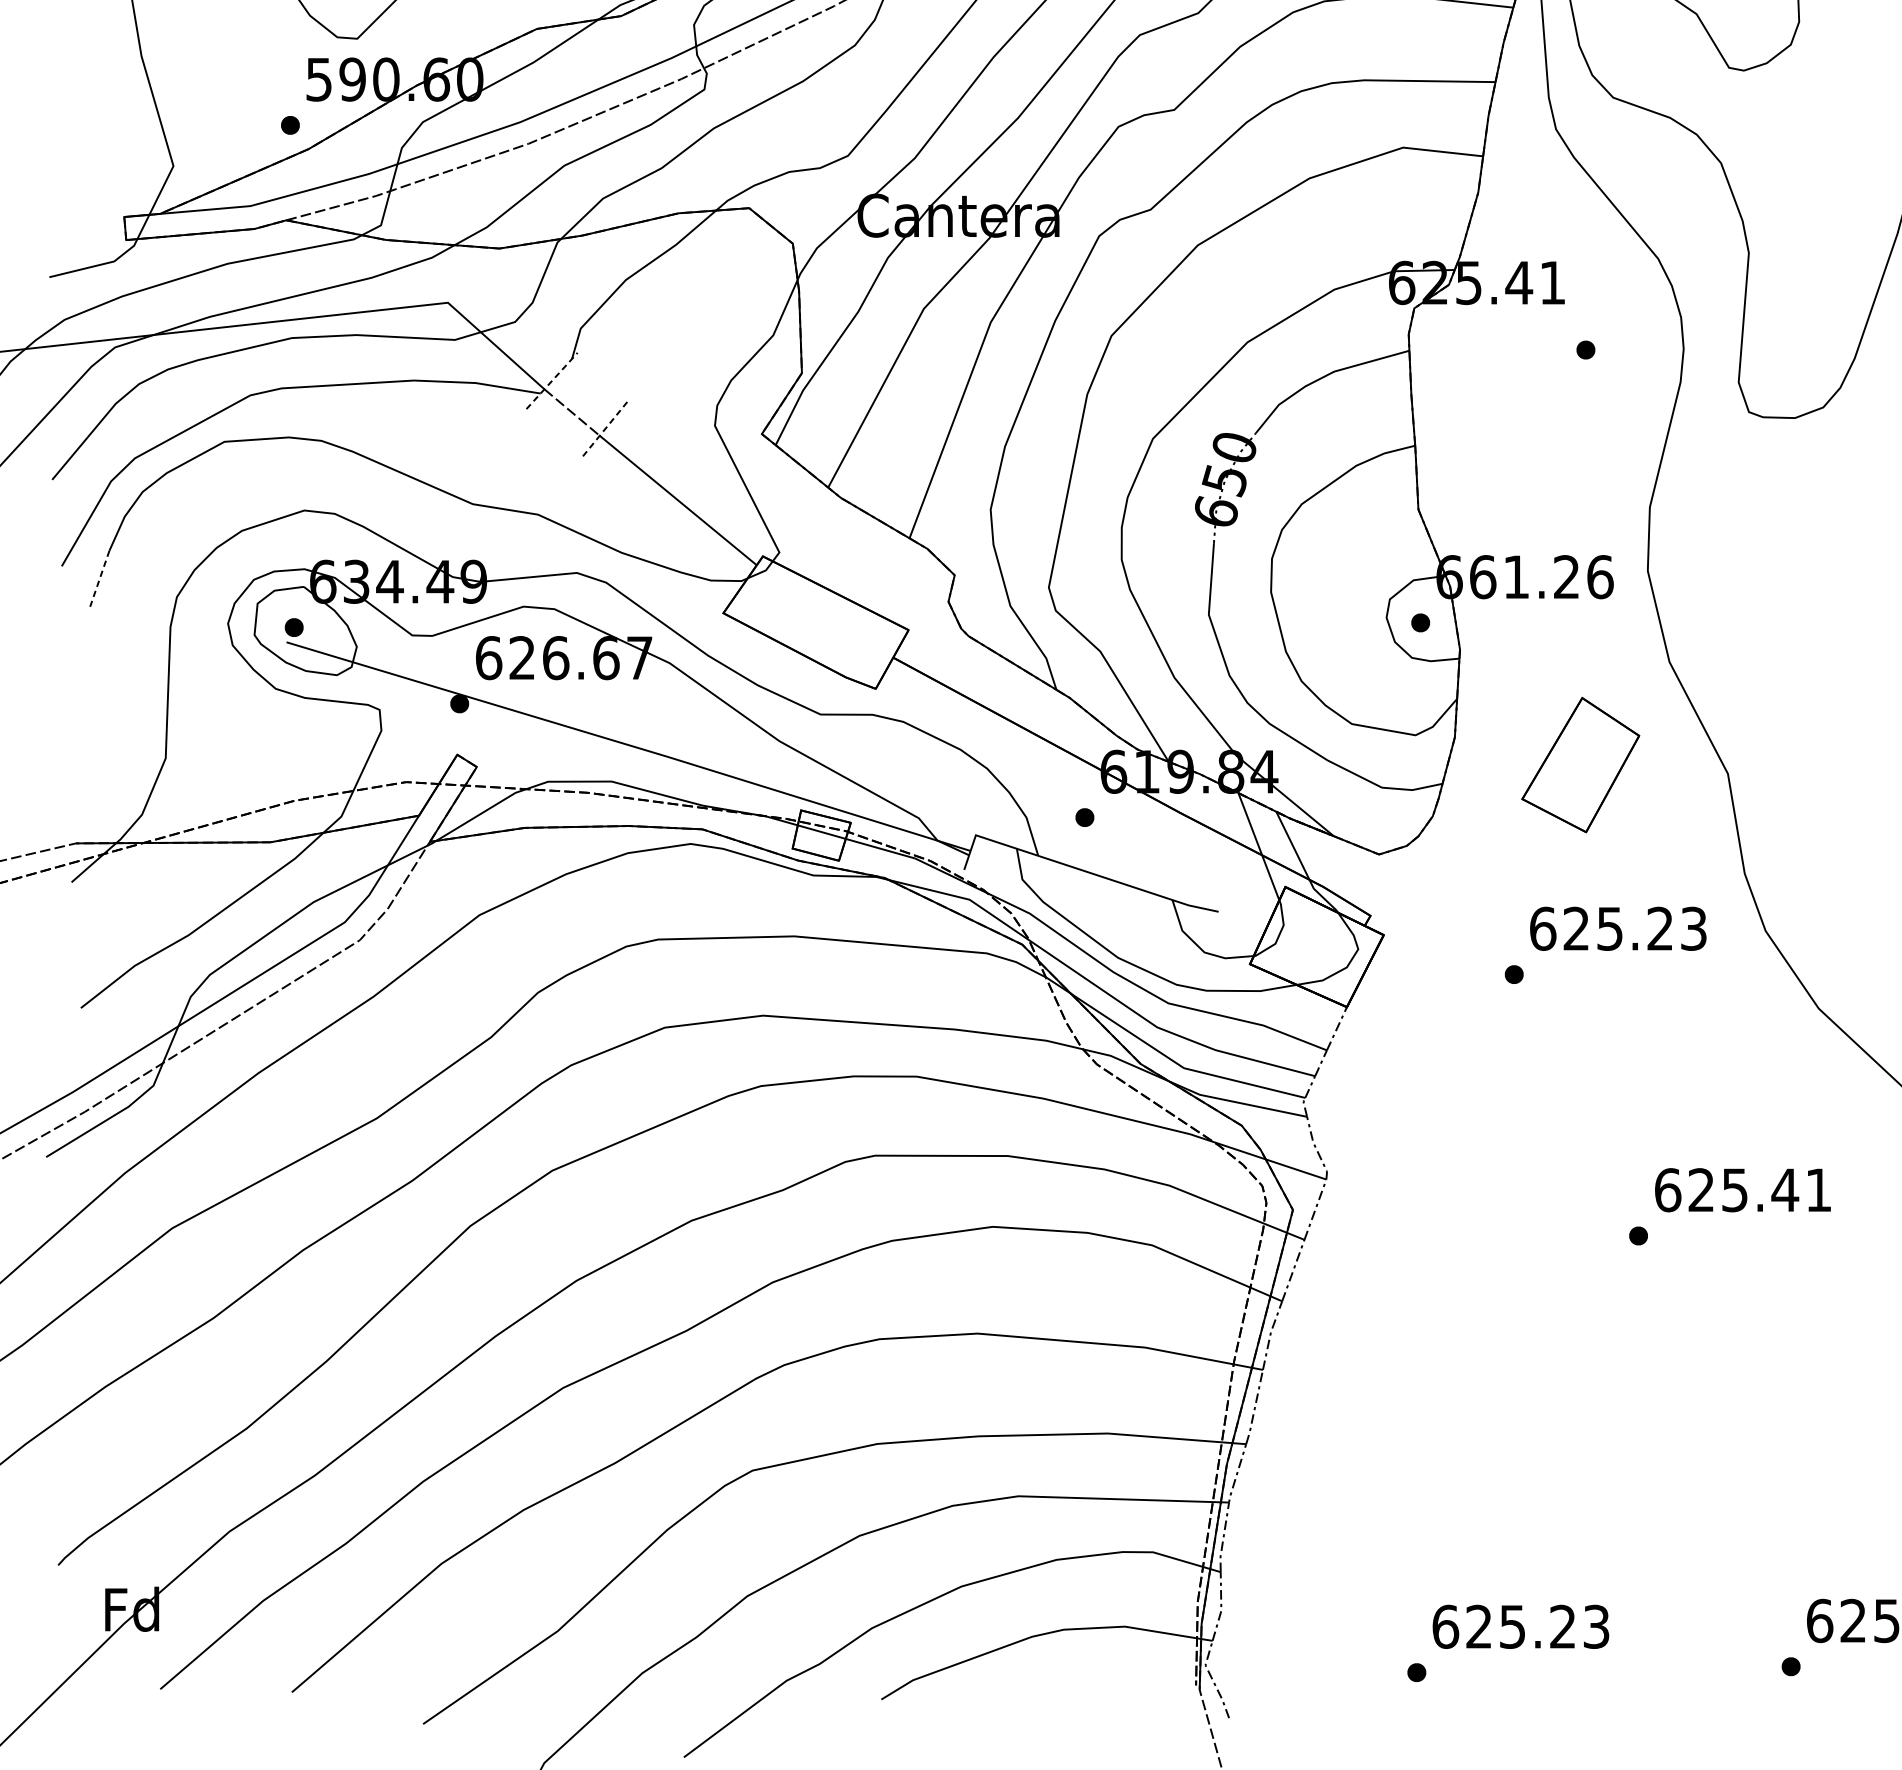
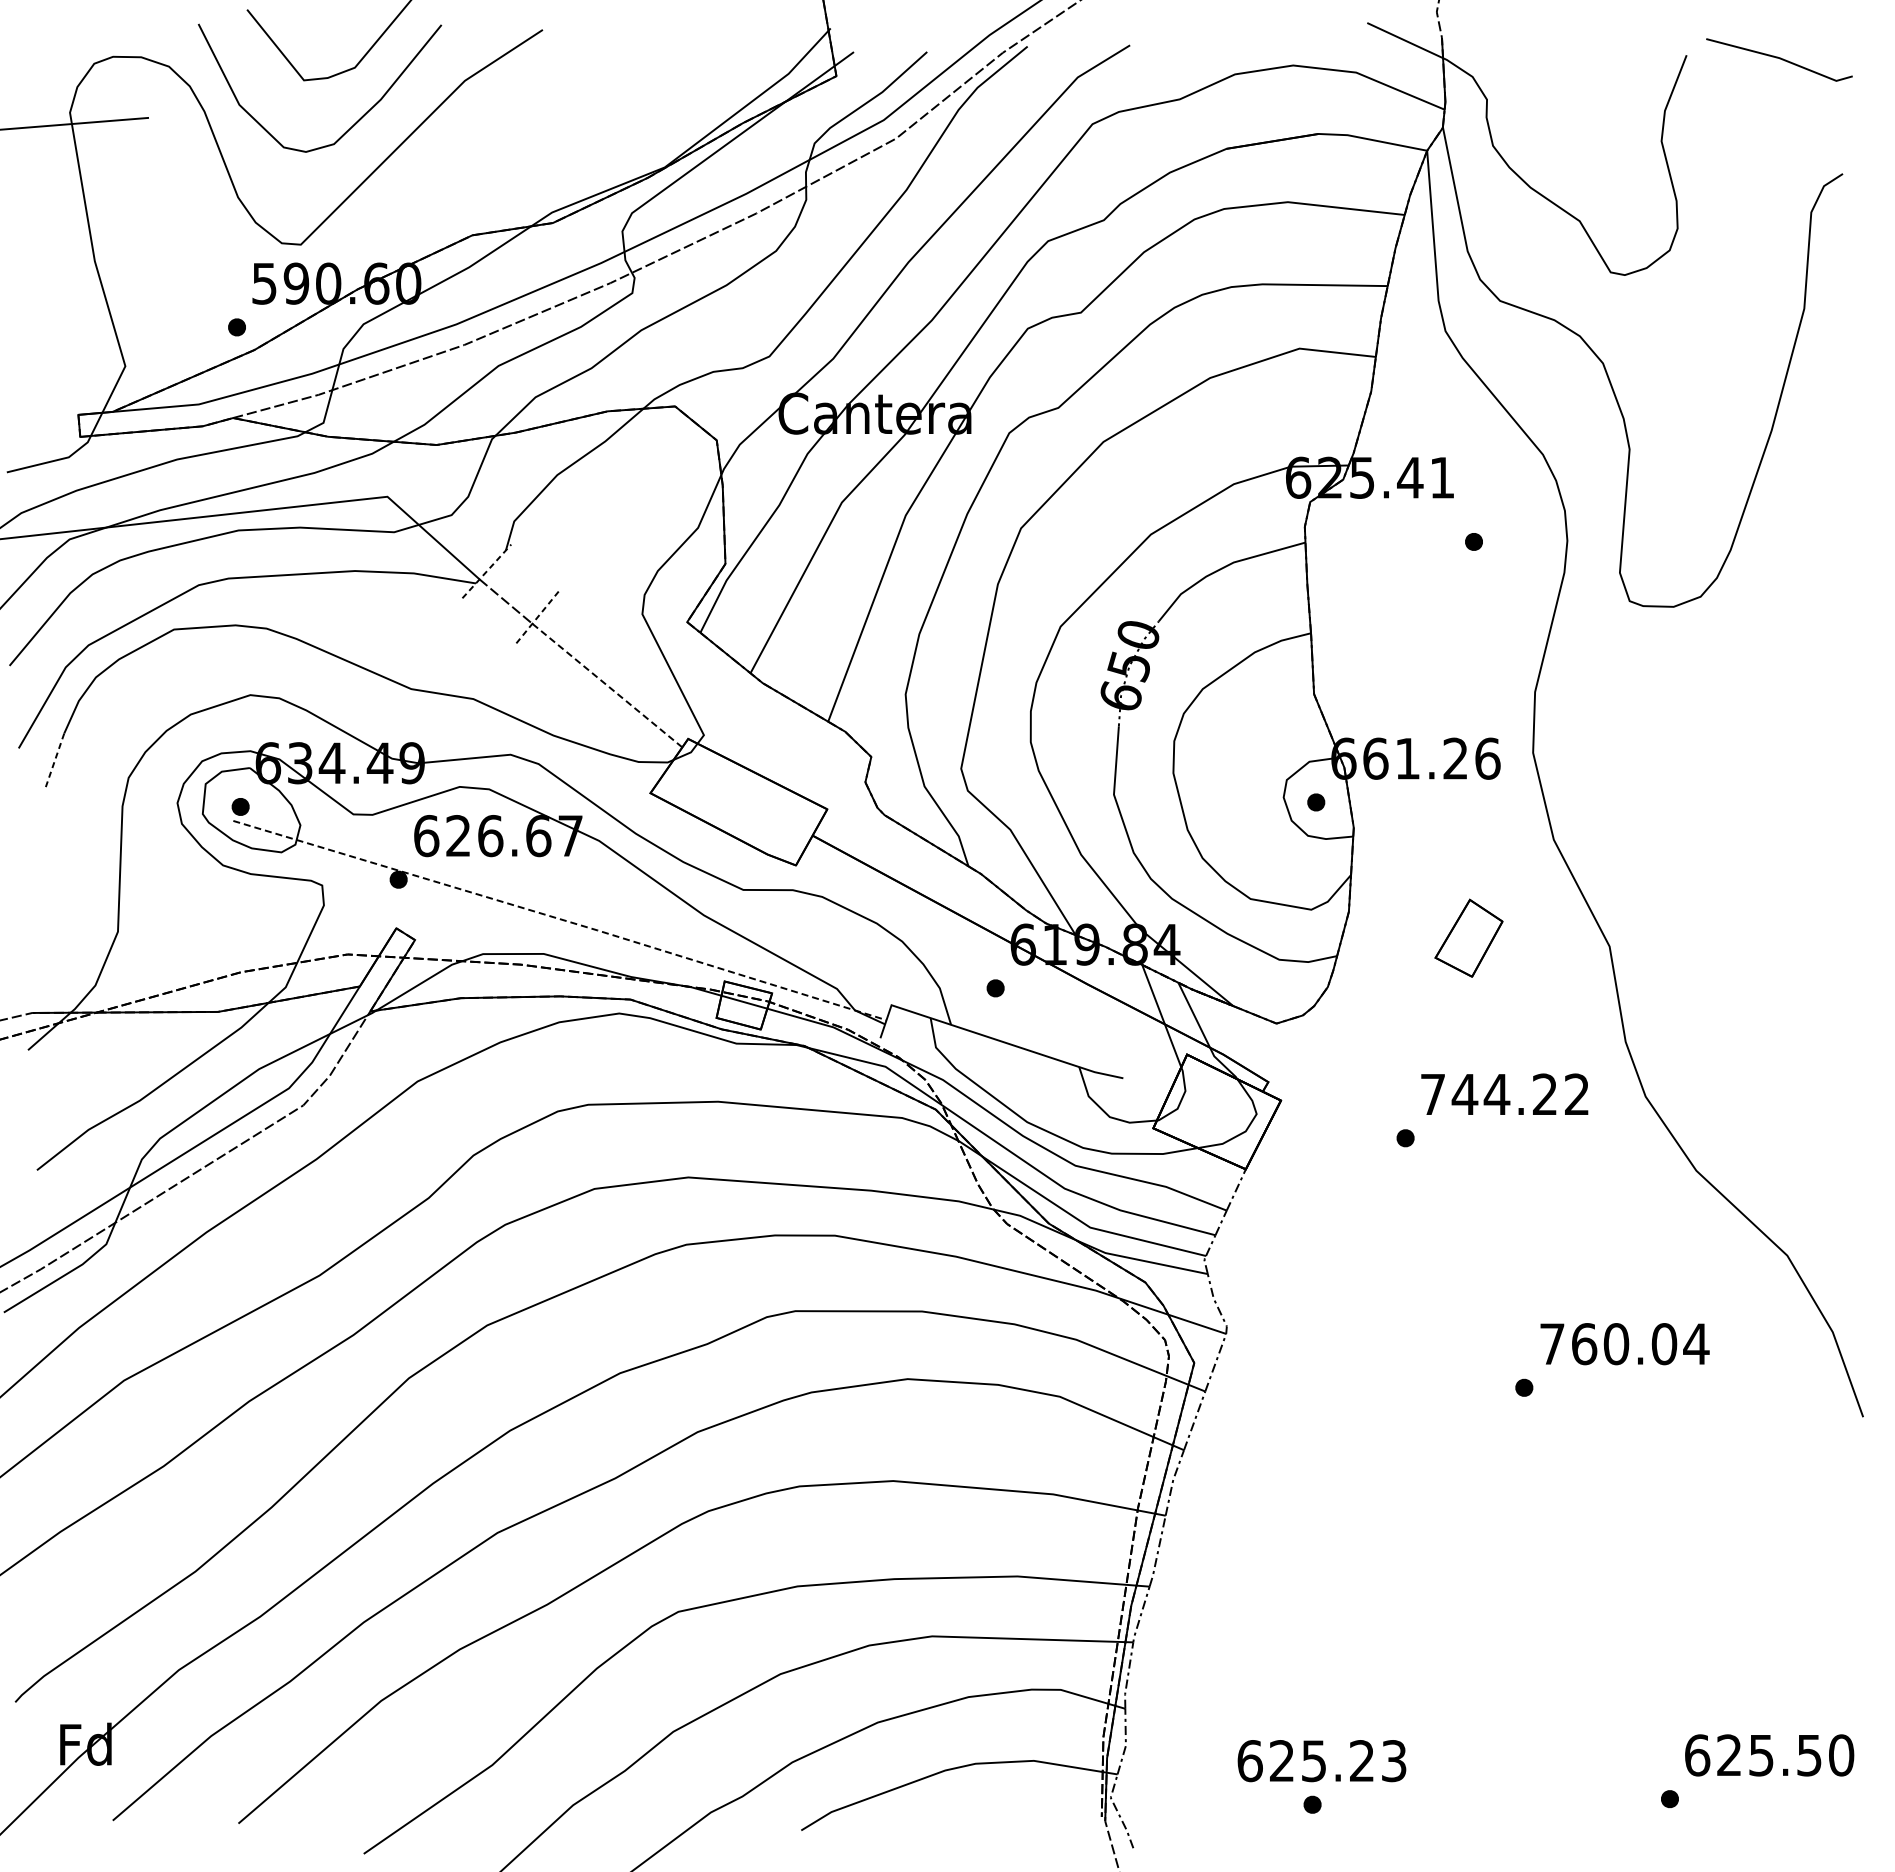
line: (677, 500) -> (606, 685), solid -> dashed
line: (630, 745) -> (561, 919), solid -> dashed
part: (1580, 765) -> (1468, 938), size x0.6
text: (1617, 928) -> (1504, 1094), 625.23 -> 744.22
text: (1743, 1190) -> (1624, 1344), 625.41 -> 760.04
text: (1520, 1627) -> (1321, 1761), moved

